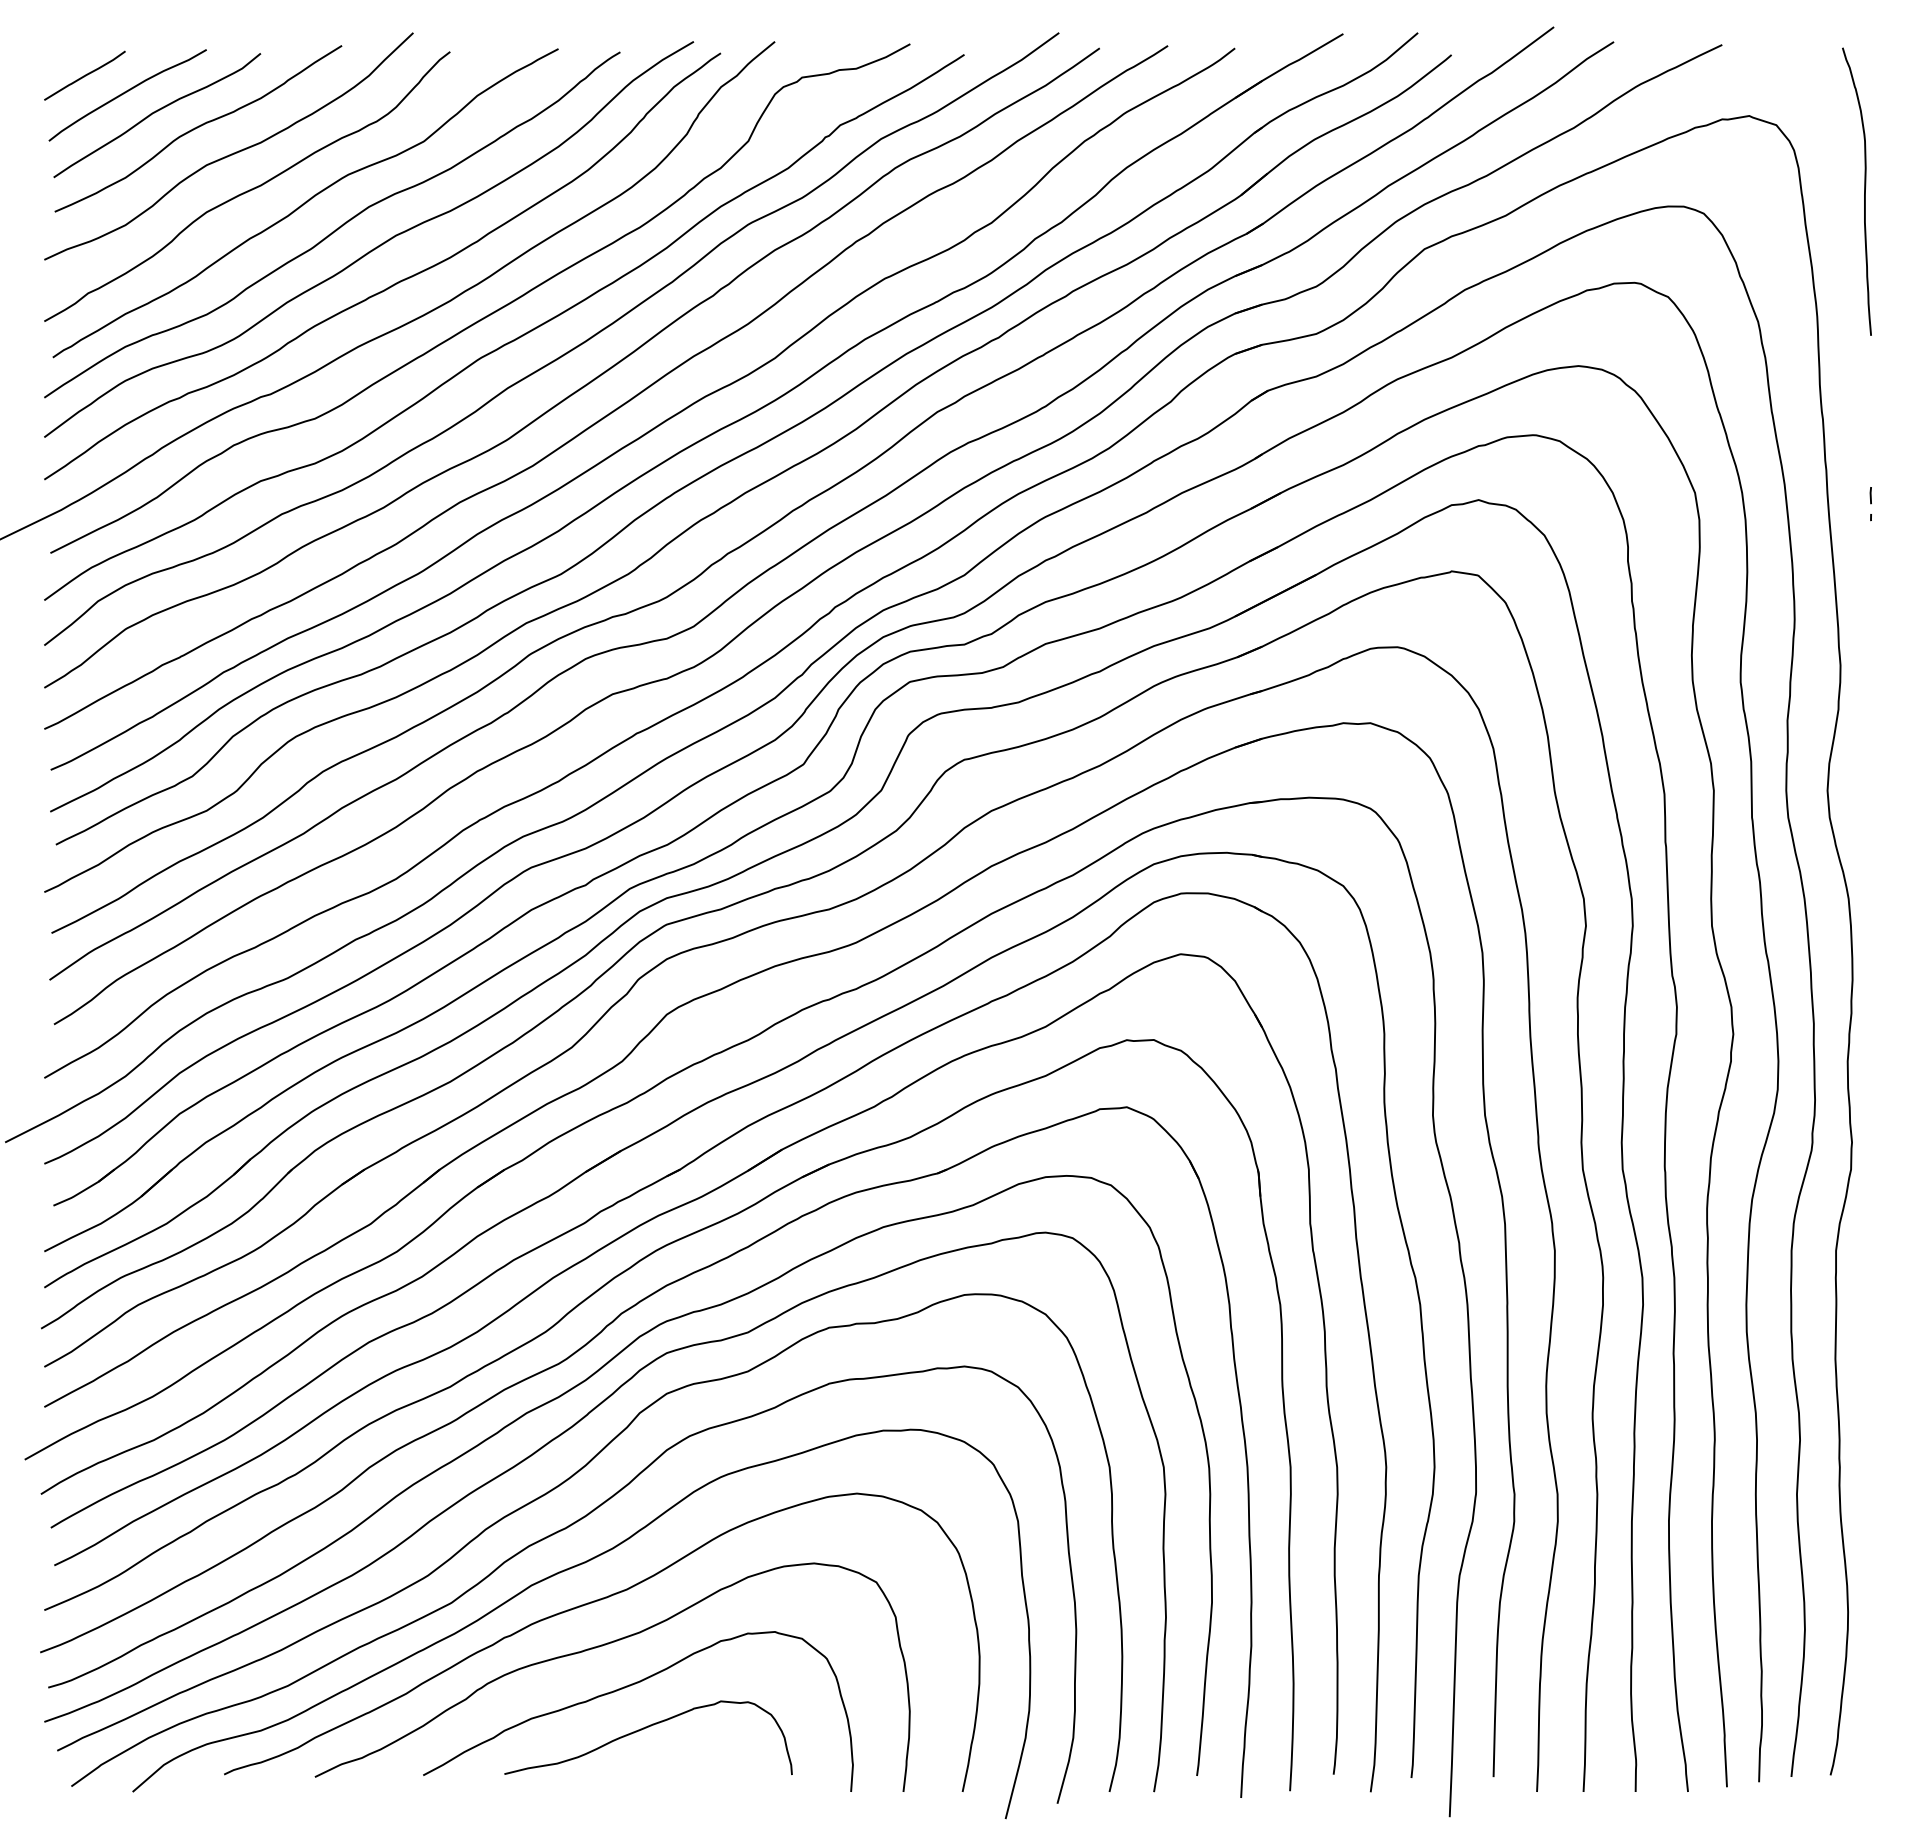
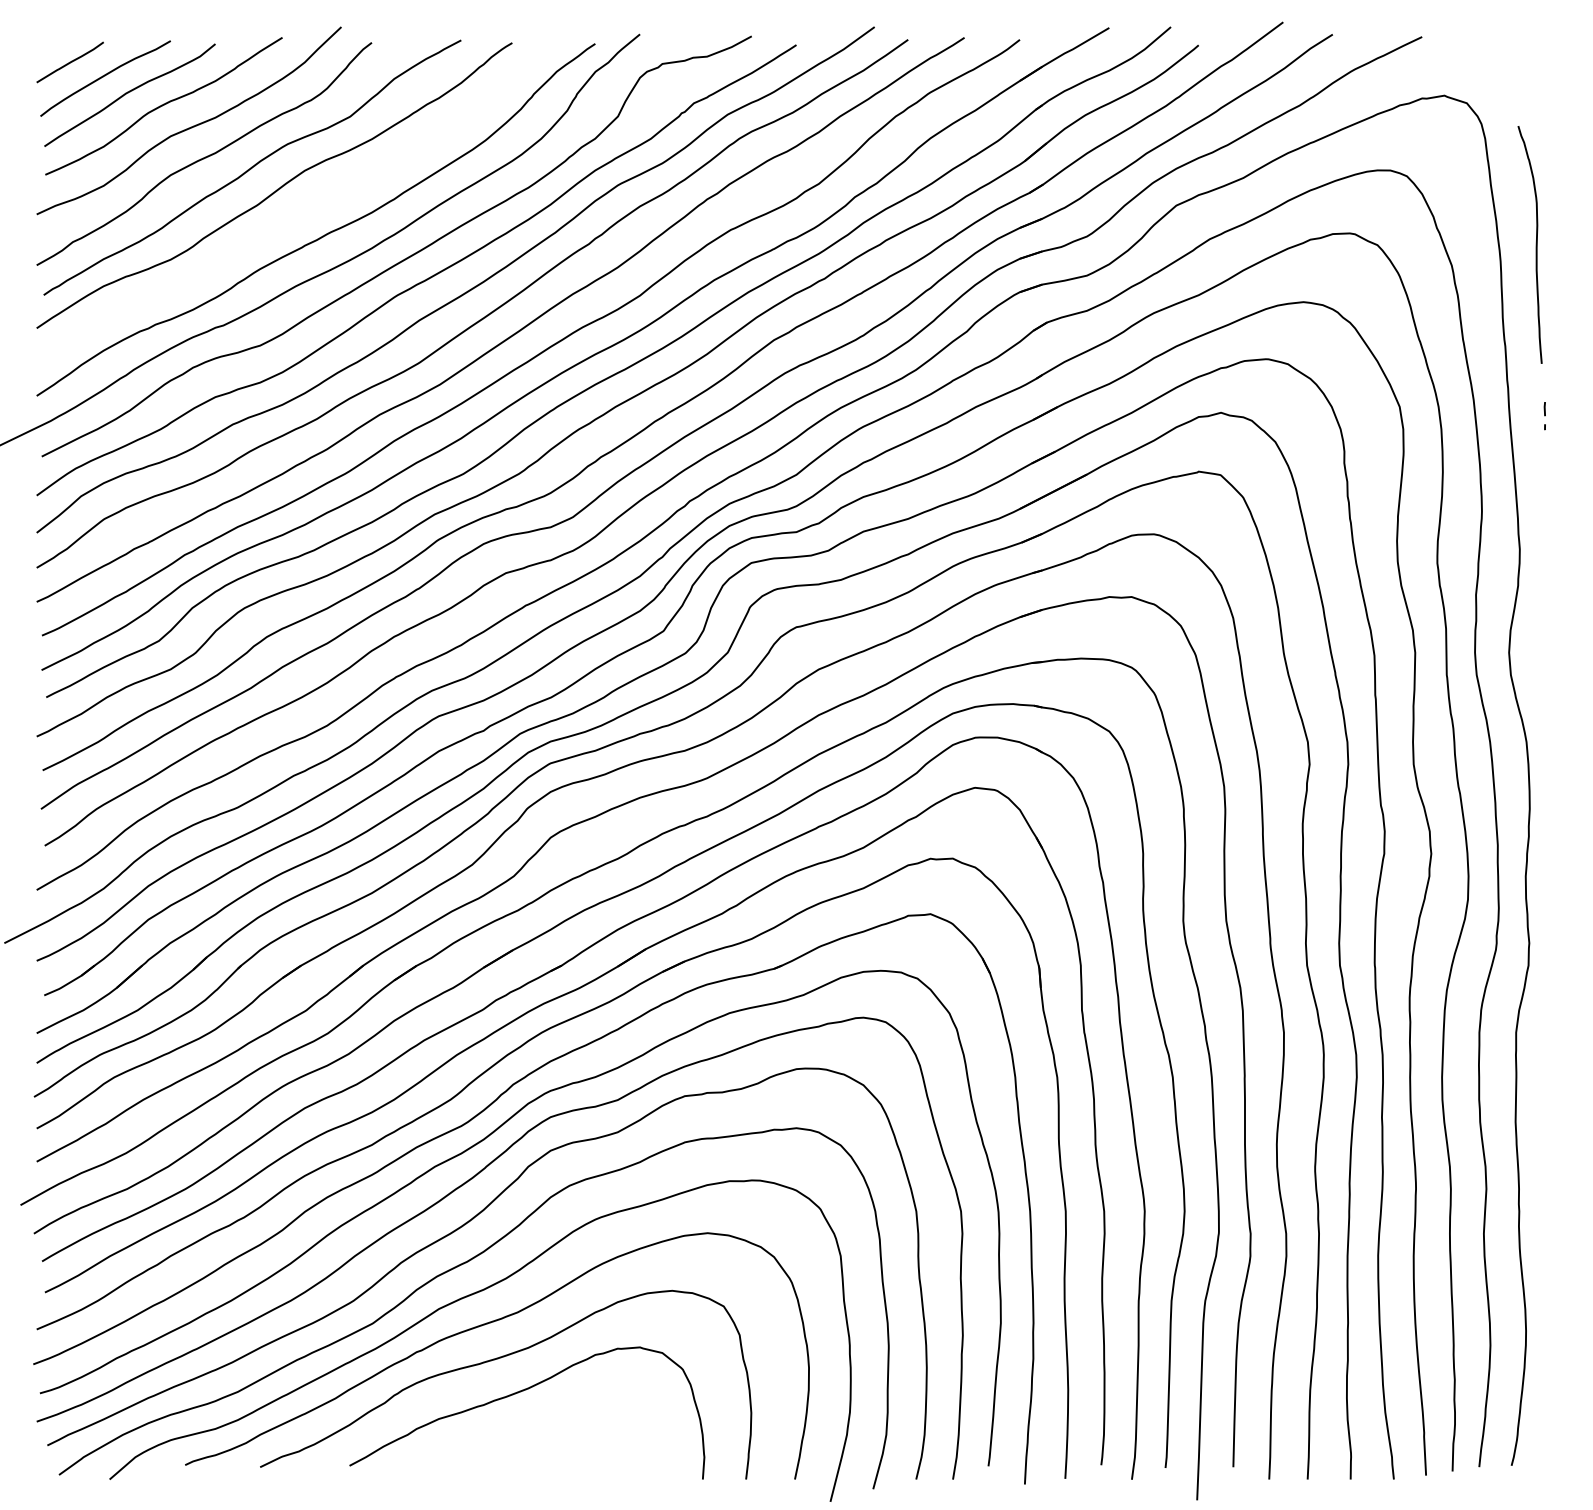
curve: (1864, 191) -> (1536, 244), moved
curve: (373, 248) -> (308, 205), removed
curve: (644, 1729) -> (532, 1427), removed

